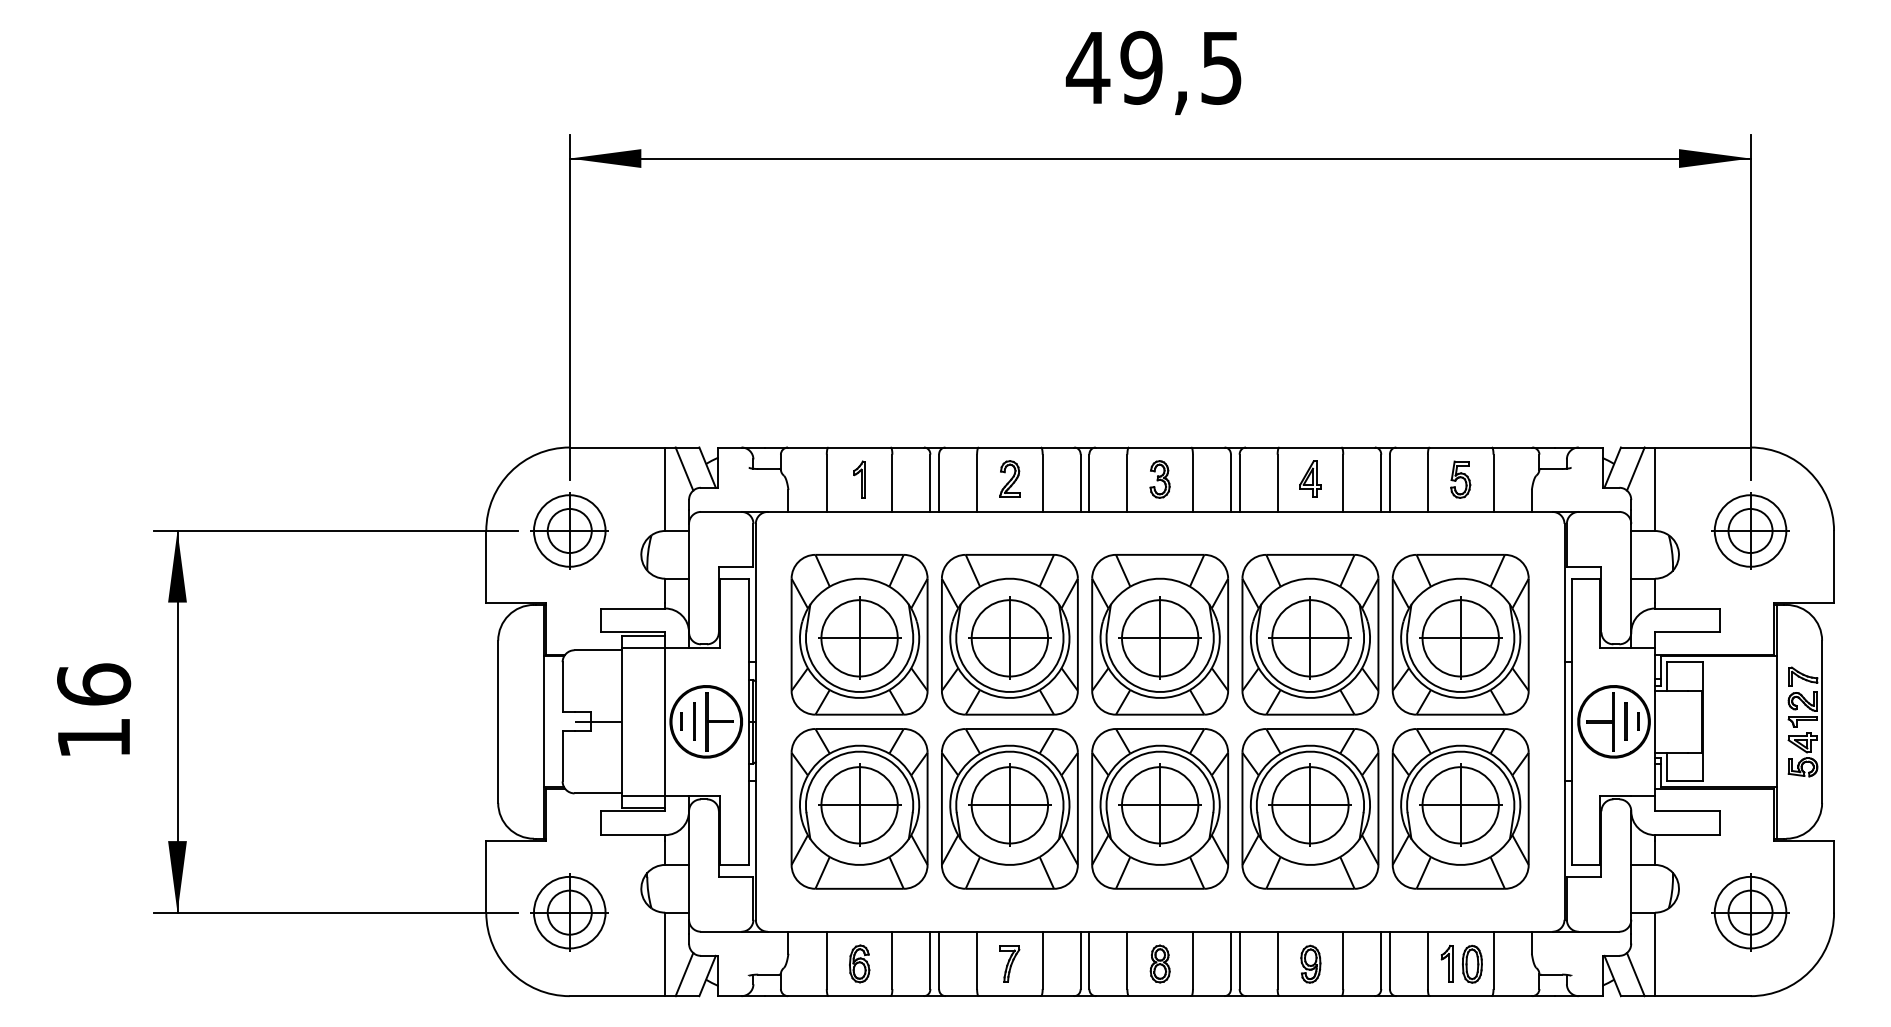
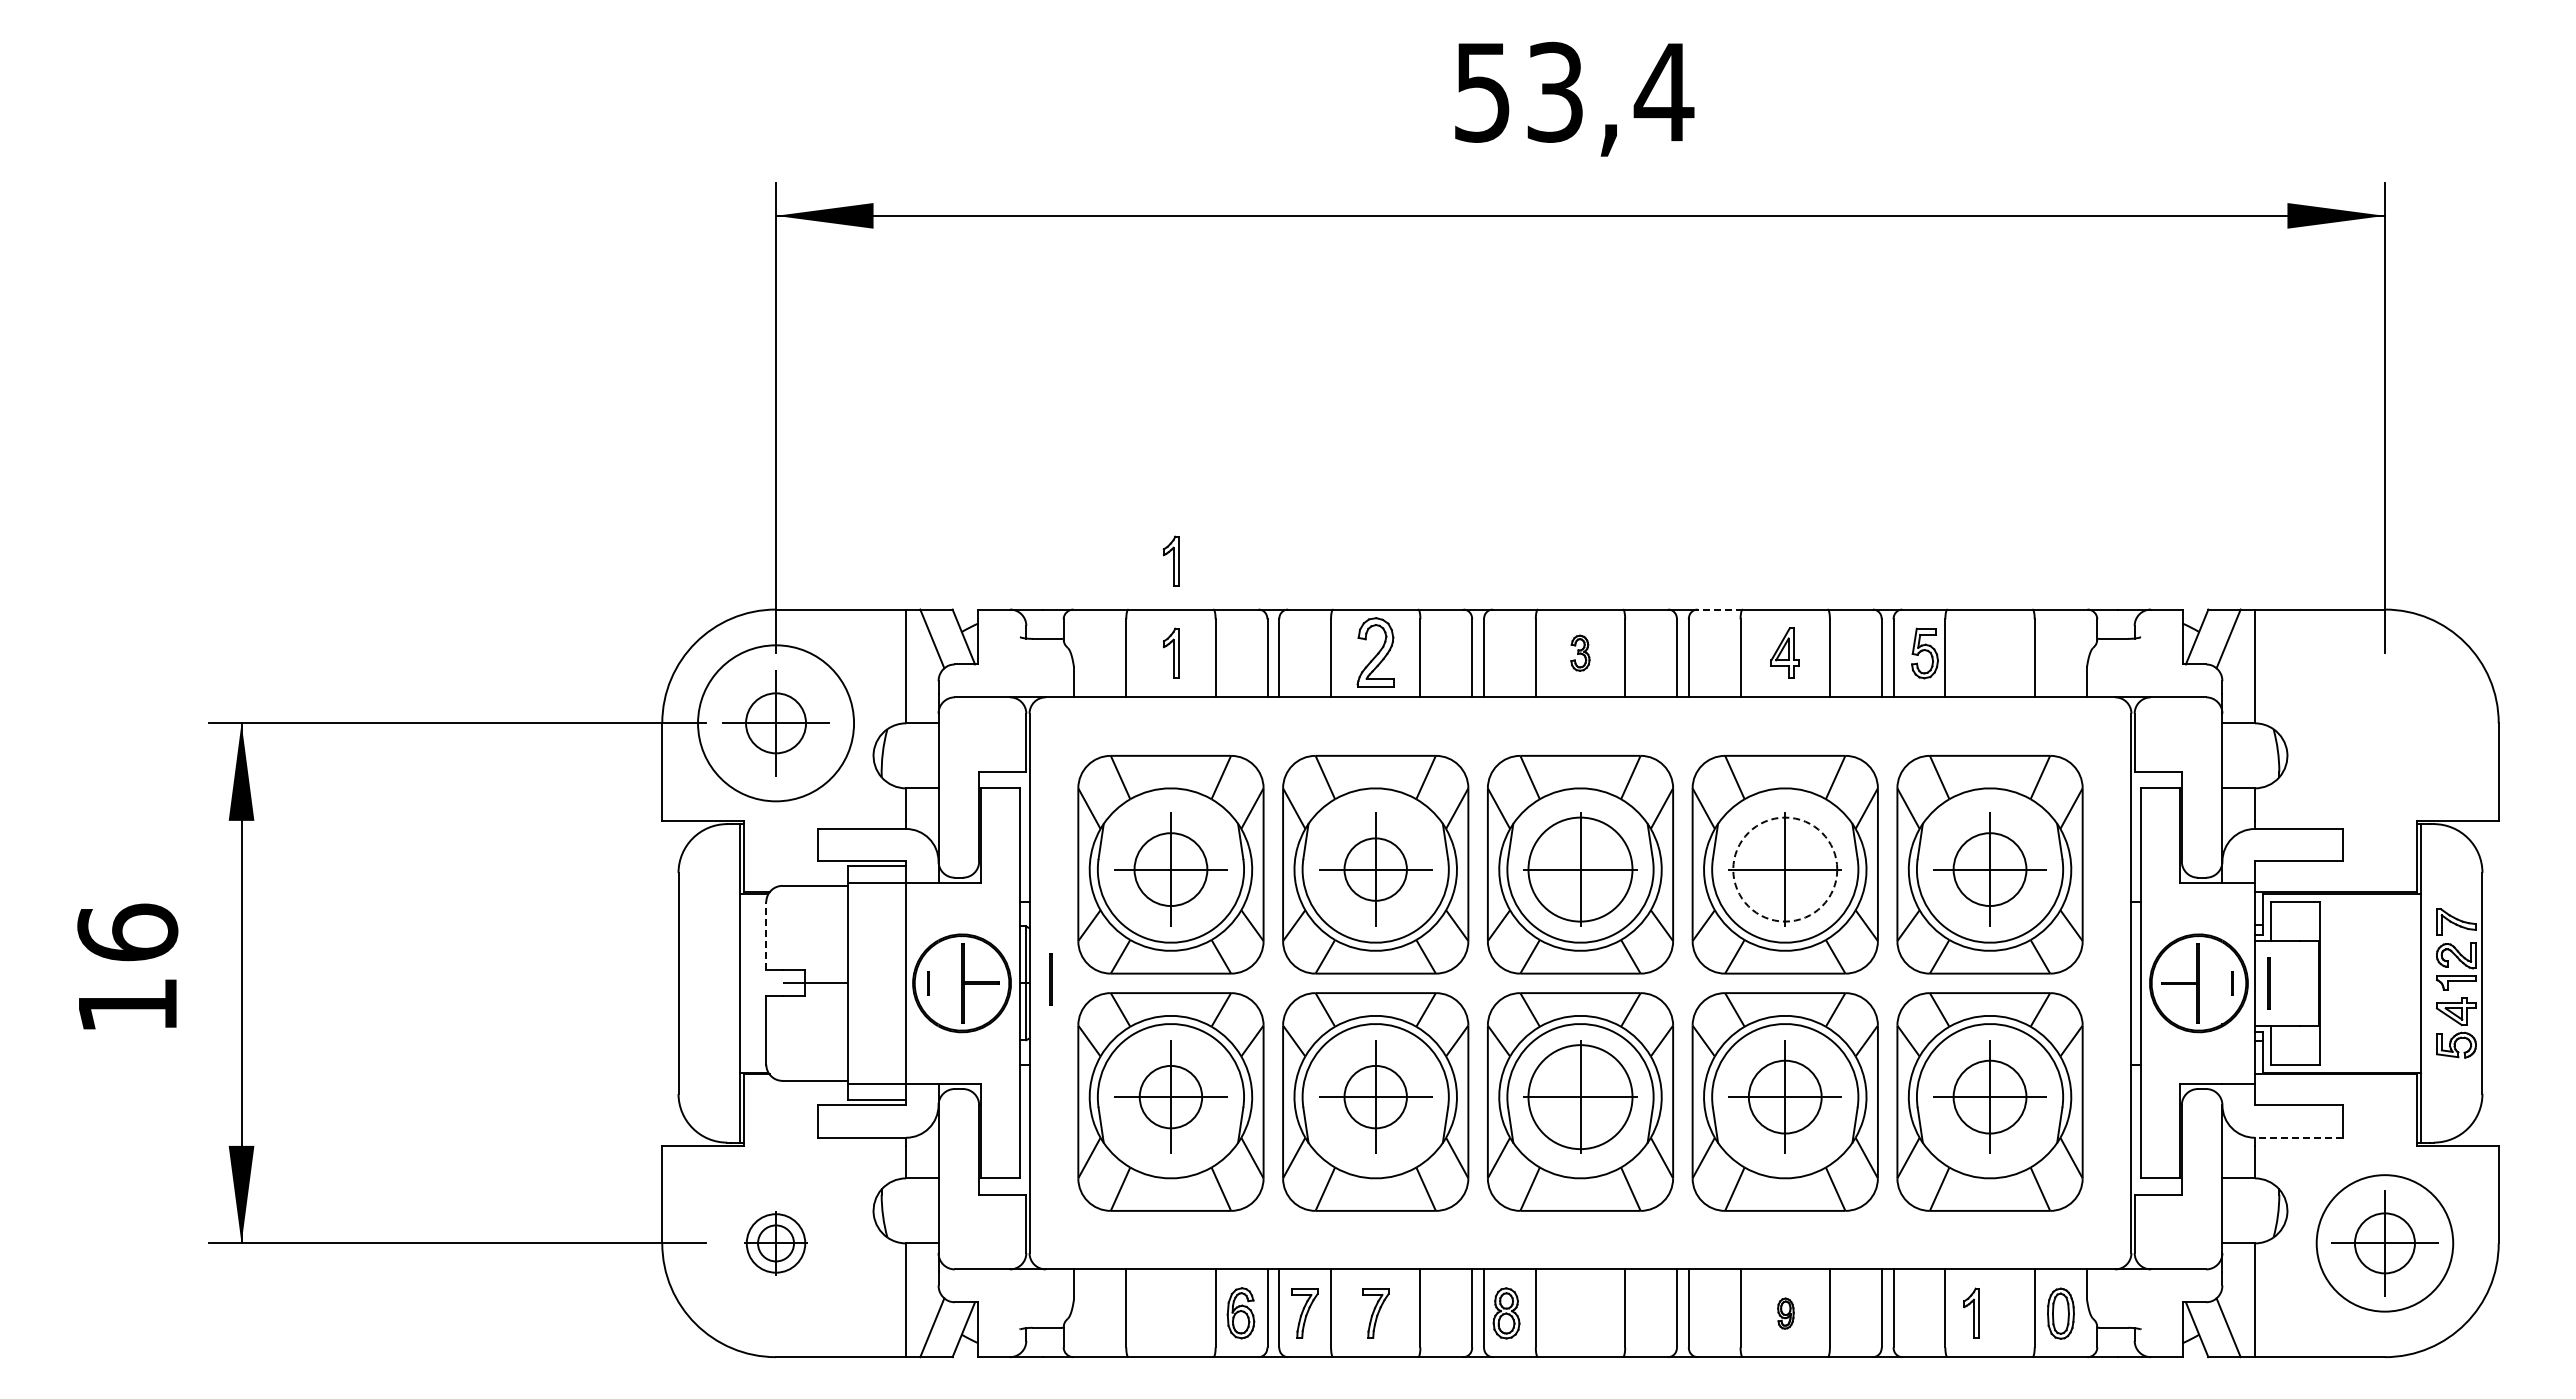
text: (1155, 68) -> (1573, 92), 49,5 -> 53,4
part: (859, 411) -> (1170, 560), added
line: (1262, 447) -> (1720, 609), solid -> dashed
part: (1009, 479) -> (1375, 652), size x1.4
part: (1160, 479) -> (1580, 653), size x0.7
part: (1460, 479) -> (1924, 653), moved
circle: (569, 531) -> (775, 723), size x1.6
part: (1750, 531) -> (2384, 723), removed
circle: (859, 638) -> (1170, 869), size x0.7
circle: (1009, 638) -> (1375, 869), size x0.6
circle: (1310, 638) -> (1785, 869), solid -> dashed
circle: (1461, 638) -> (1990, 869), size x0.7
line: (562, 686) -> (766, 935), solid -> dashed
line: (694, 721) -> (1050, 979), moved
line: (1625, 721) -> (2268, 983), moved
circle: (859, 805) -> (1170, 1097), size x0.6
circle: (1009, 805) -> (1375, 1097), size x0.6
circle: (1310, 805) -> (1785, 1097), size x0.7
circle: (1461, 805) -> (1990, 1097), size x0.7
line: (1687, 834) -> (2298, 1137), solid -> dashed
part: (569, 912) -> (775, 1243), size x0.6
circle: (1750, 912) -> (2384, 1243), size x1.4
part: (859, 964) -> (1240, 1313), moved
part: (957, 964) -> (1304, 1313), added
part: (1160, 964) -> (1506, 1313), moved
part: (1310, 964) -> (1785, 1313), size x0.6
part: (1472, 964) -> (2060, 1313), moved

